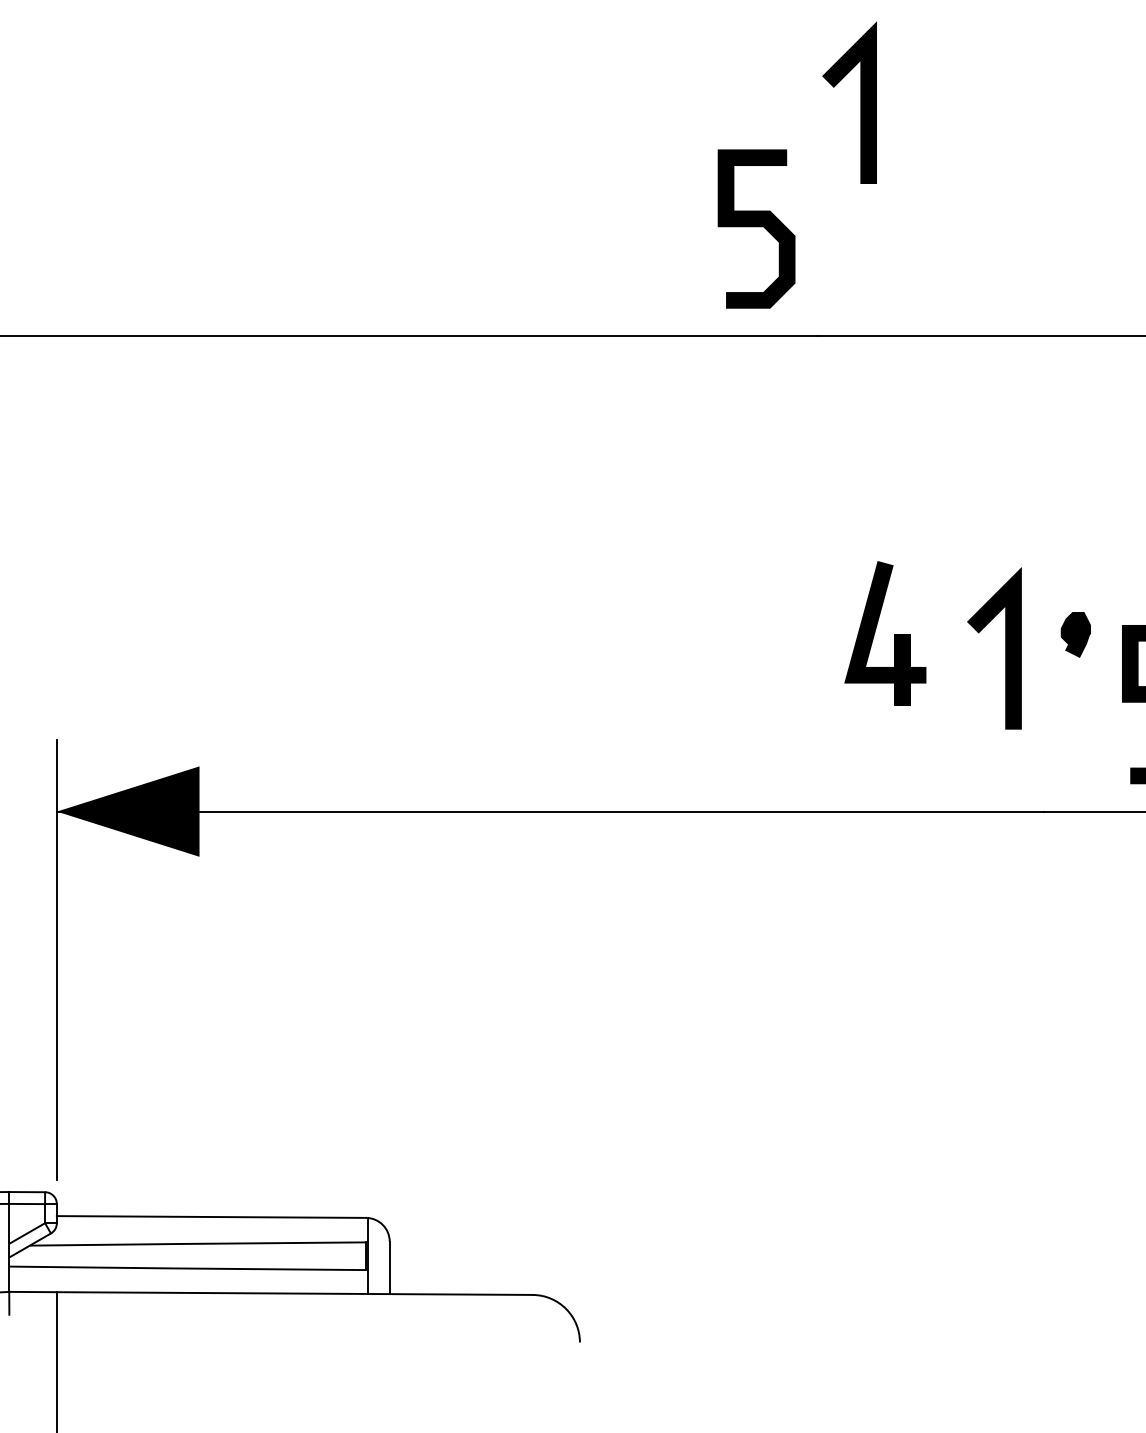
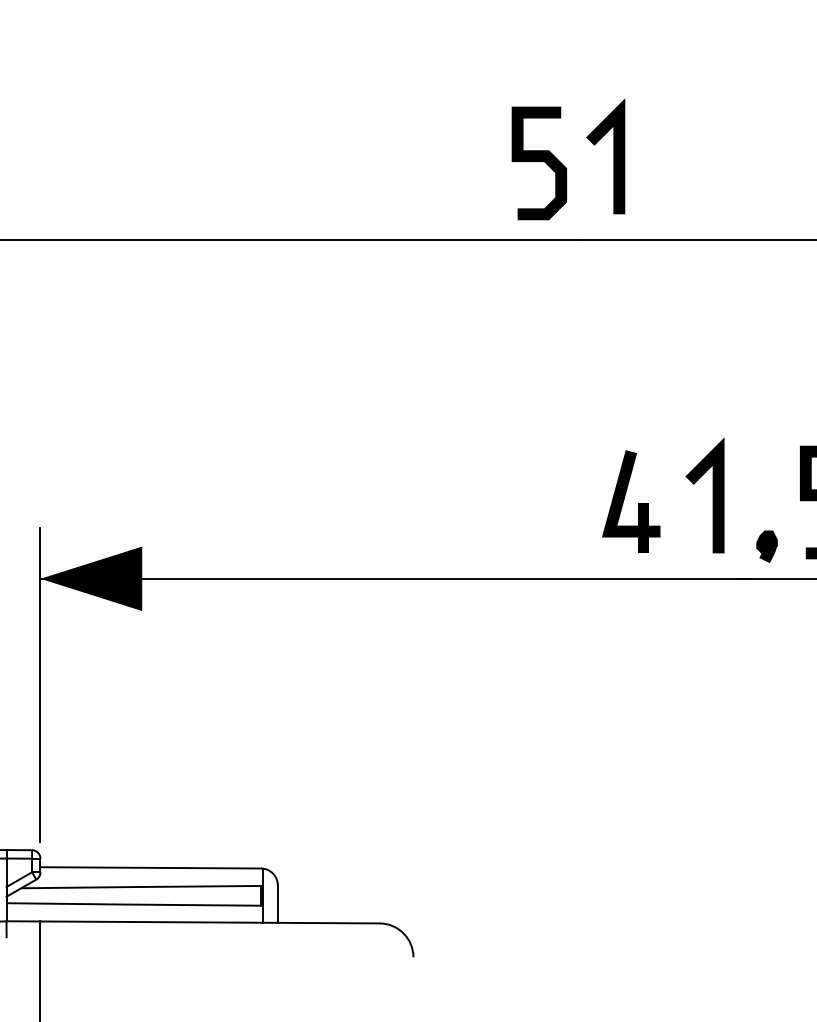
line: (860, 102) -> (613, 156), moved
part: (875, 631) -> (624, 500), moved
part: (1075, 634) -> (766, 546), moved
line: (1004, 648) -> (712, 495), moved

